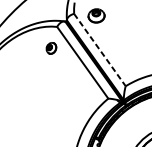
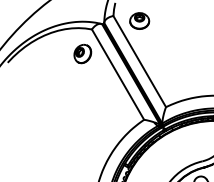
part: (51, 48) -> (82, 54), size x1.43
line: (99, 49) -> (139, 61), dashed -> solid

